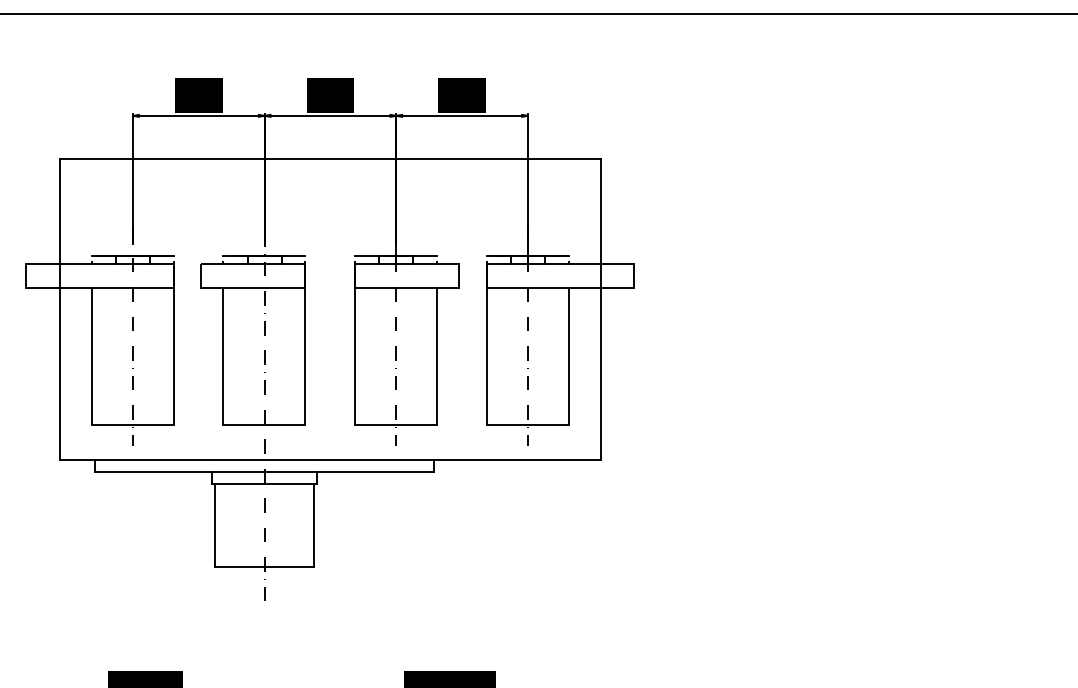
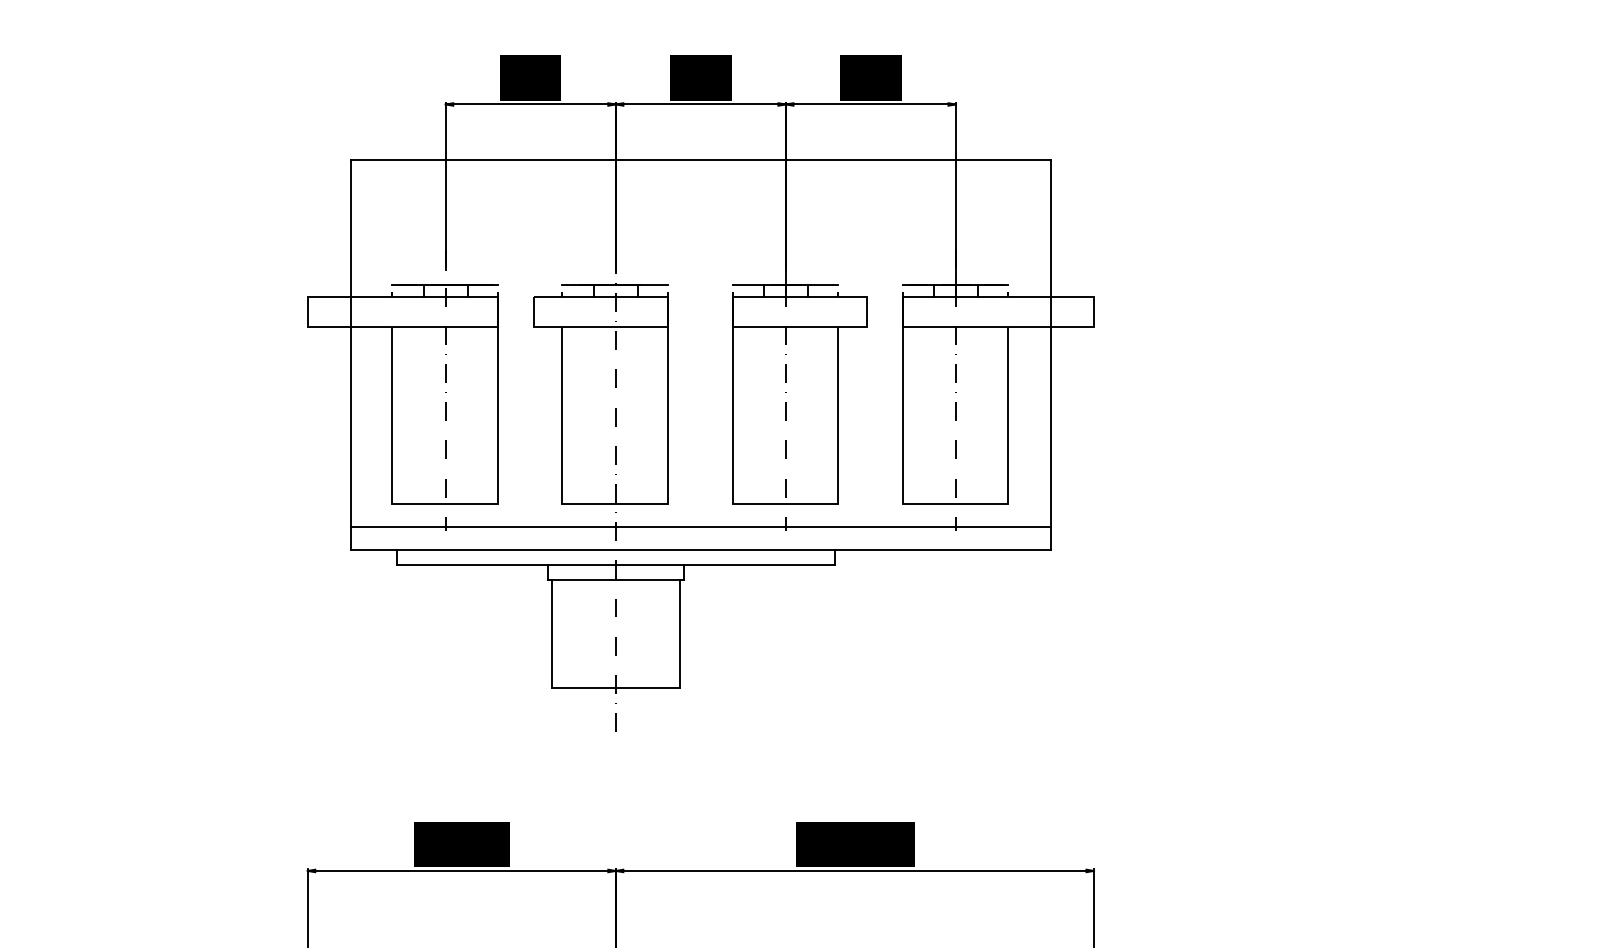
line: (330, 443) -> (700, 527), added

